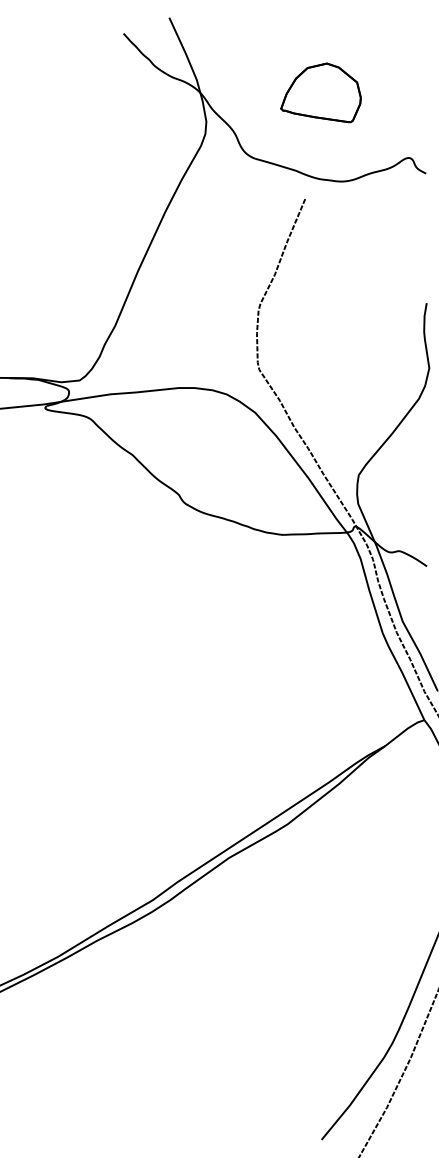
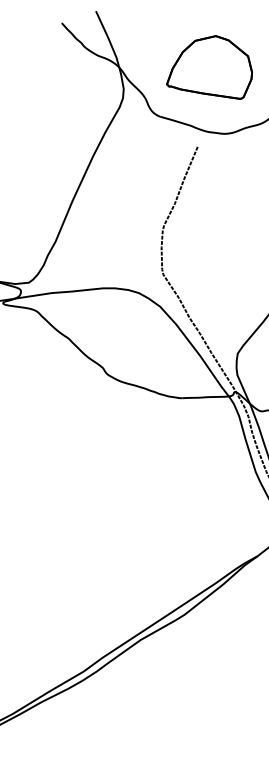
part: (320, 92) -> (209, 67), size x1.43

